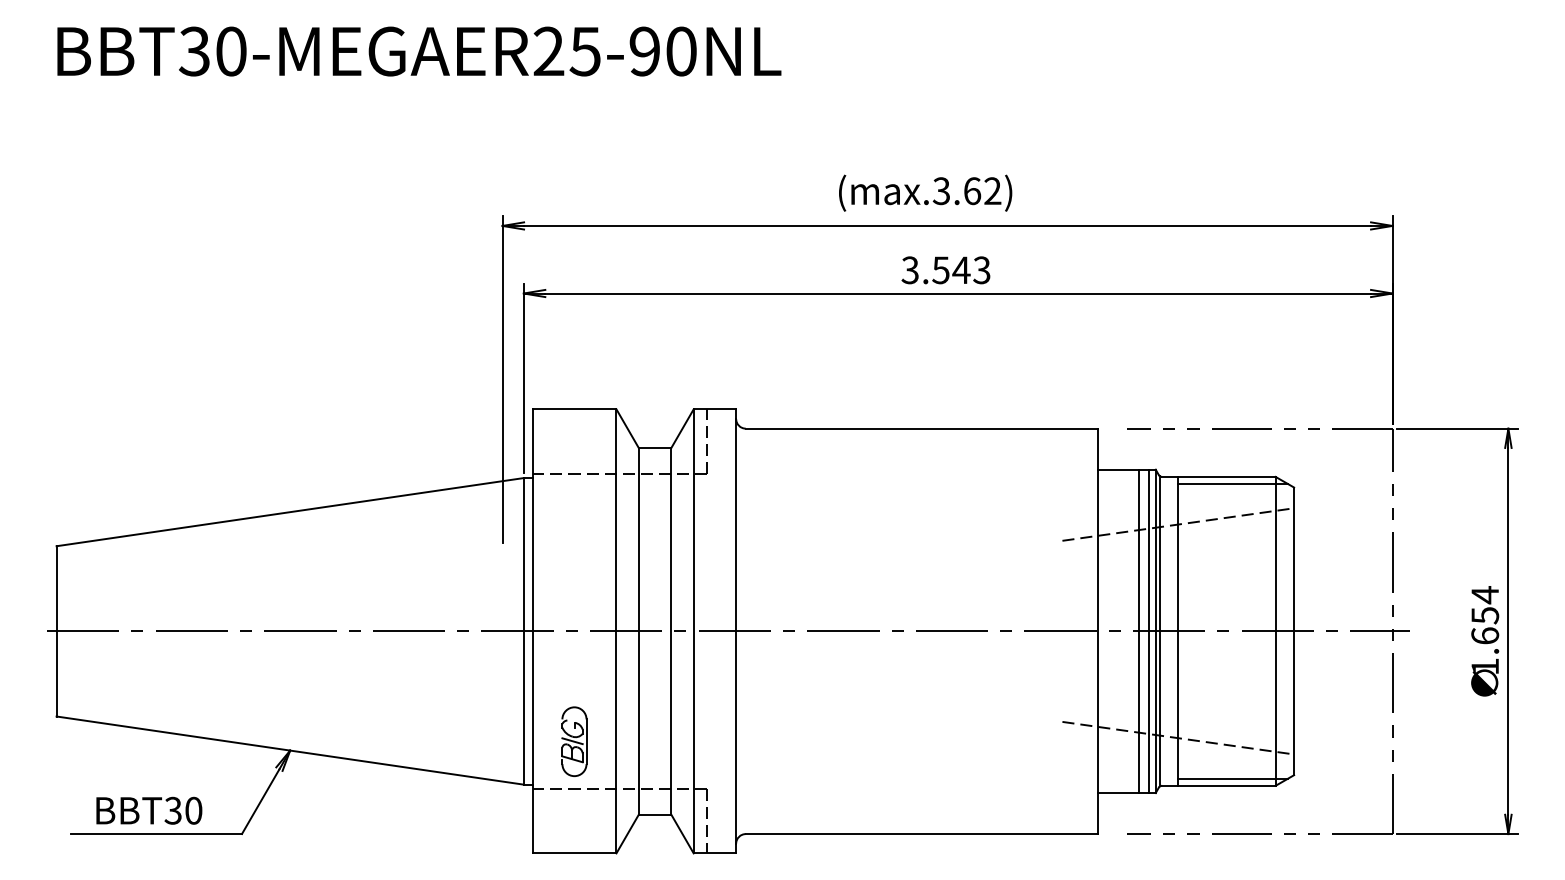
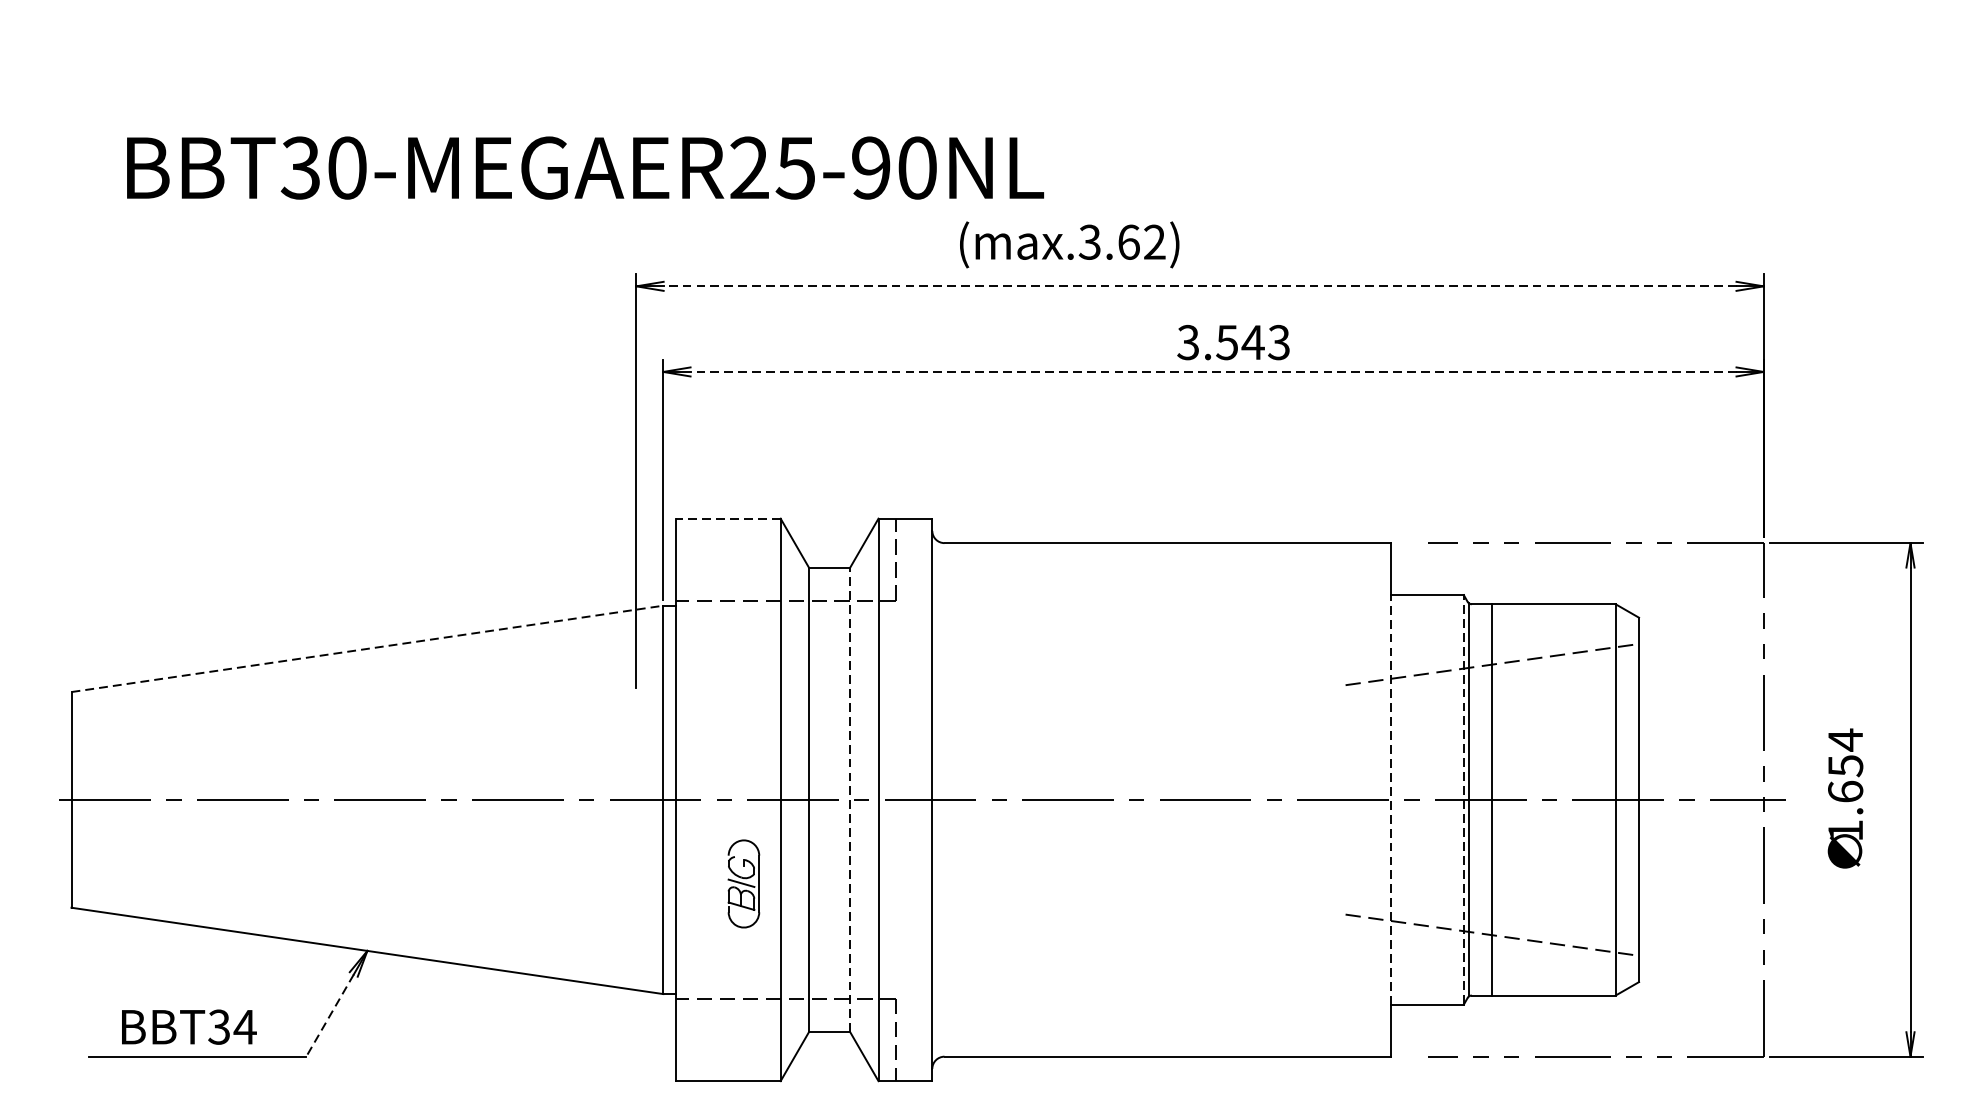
text: (419, 51) -> (585, 167), moved
text: (925, 192) -> (1069, 243), moved
line: (947, 225) -> (1200, 285), solid -> dashed
text: (945, 270) -> (1232, 342), moved
line: (958, 293) -> (1213, 371), solid -> dashed
line: (574, 409) -> (727, 518), solid -> dashed
line: (1233, 484) -> (1562, 613), removed
line: (290, 512) -> (367, 649), solid -> dashed
line: (671, 630) -> (850, 798), solid -> dashed
line: (1155, 630) -> (1463, 798), solid -> dashed
line: (1098, 631) -> (1391, 800), solid -> dashed
line: (1138, 631) -> (1441, 800), removed
line: (1149, 631) -> (1455, 800), removed
text: (1485, 641) -> (1846, 798), moved
part: (574, 741) -> (743, 883), moved
line: (1233, 778) -> (1562, 986), removed
line: (260, 802) -> (329, 1016), solid -> dashed
text: (193, 810) -> (244, 1026), BBT30 -> BBT34

